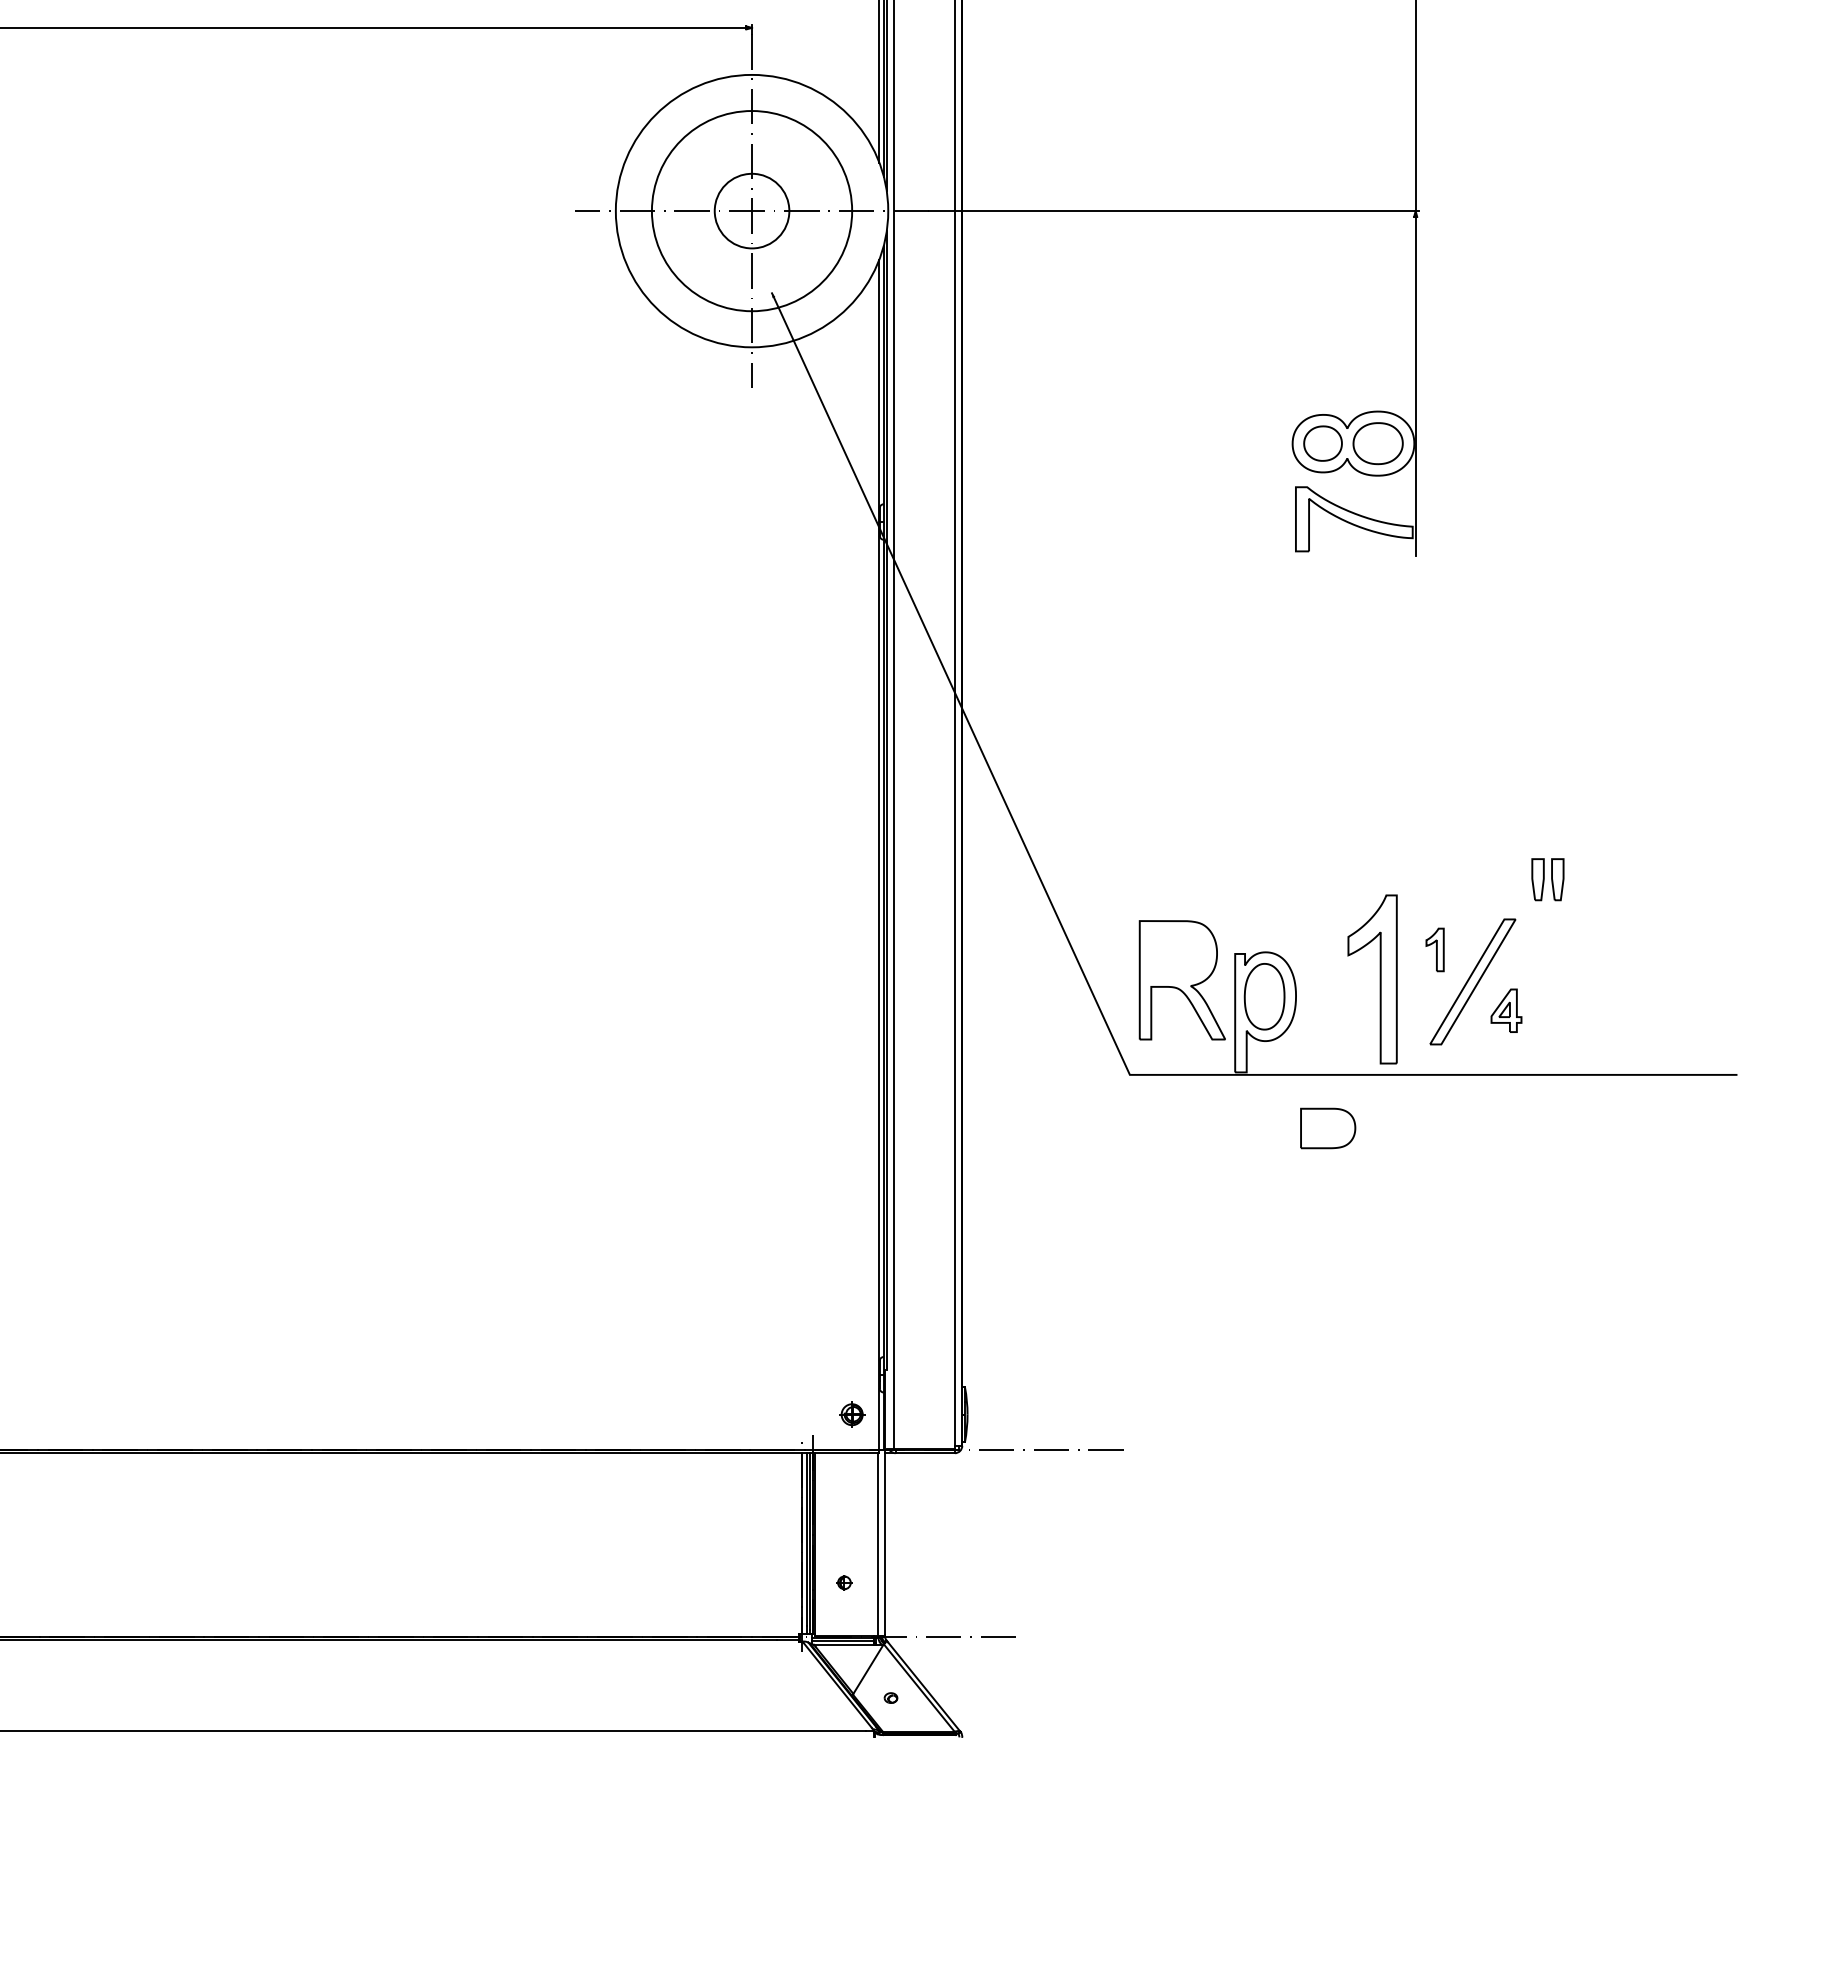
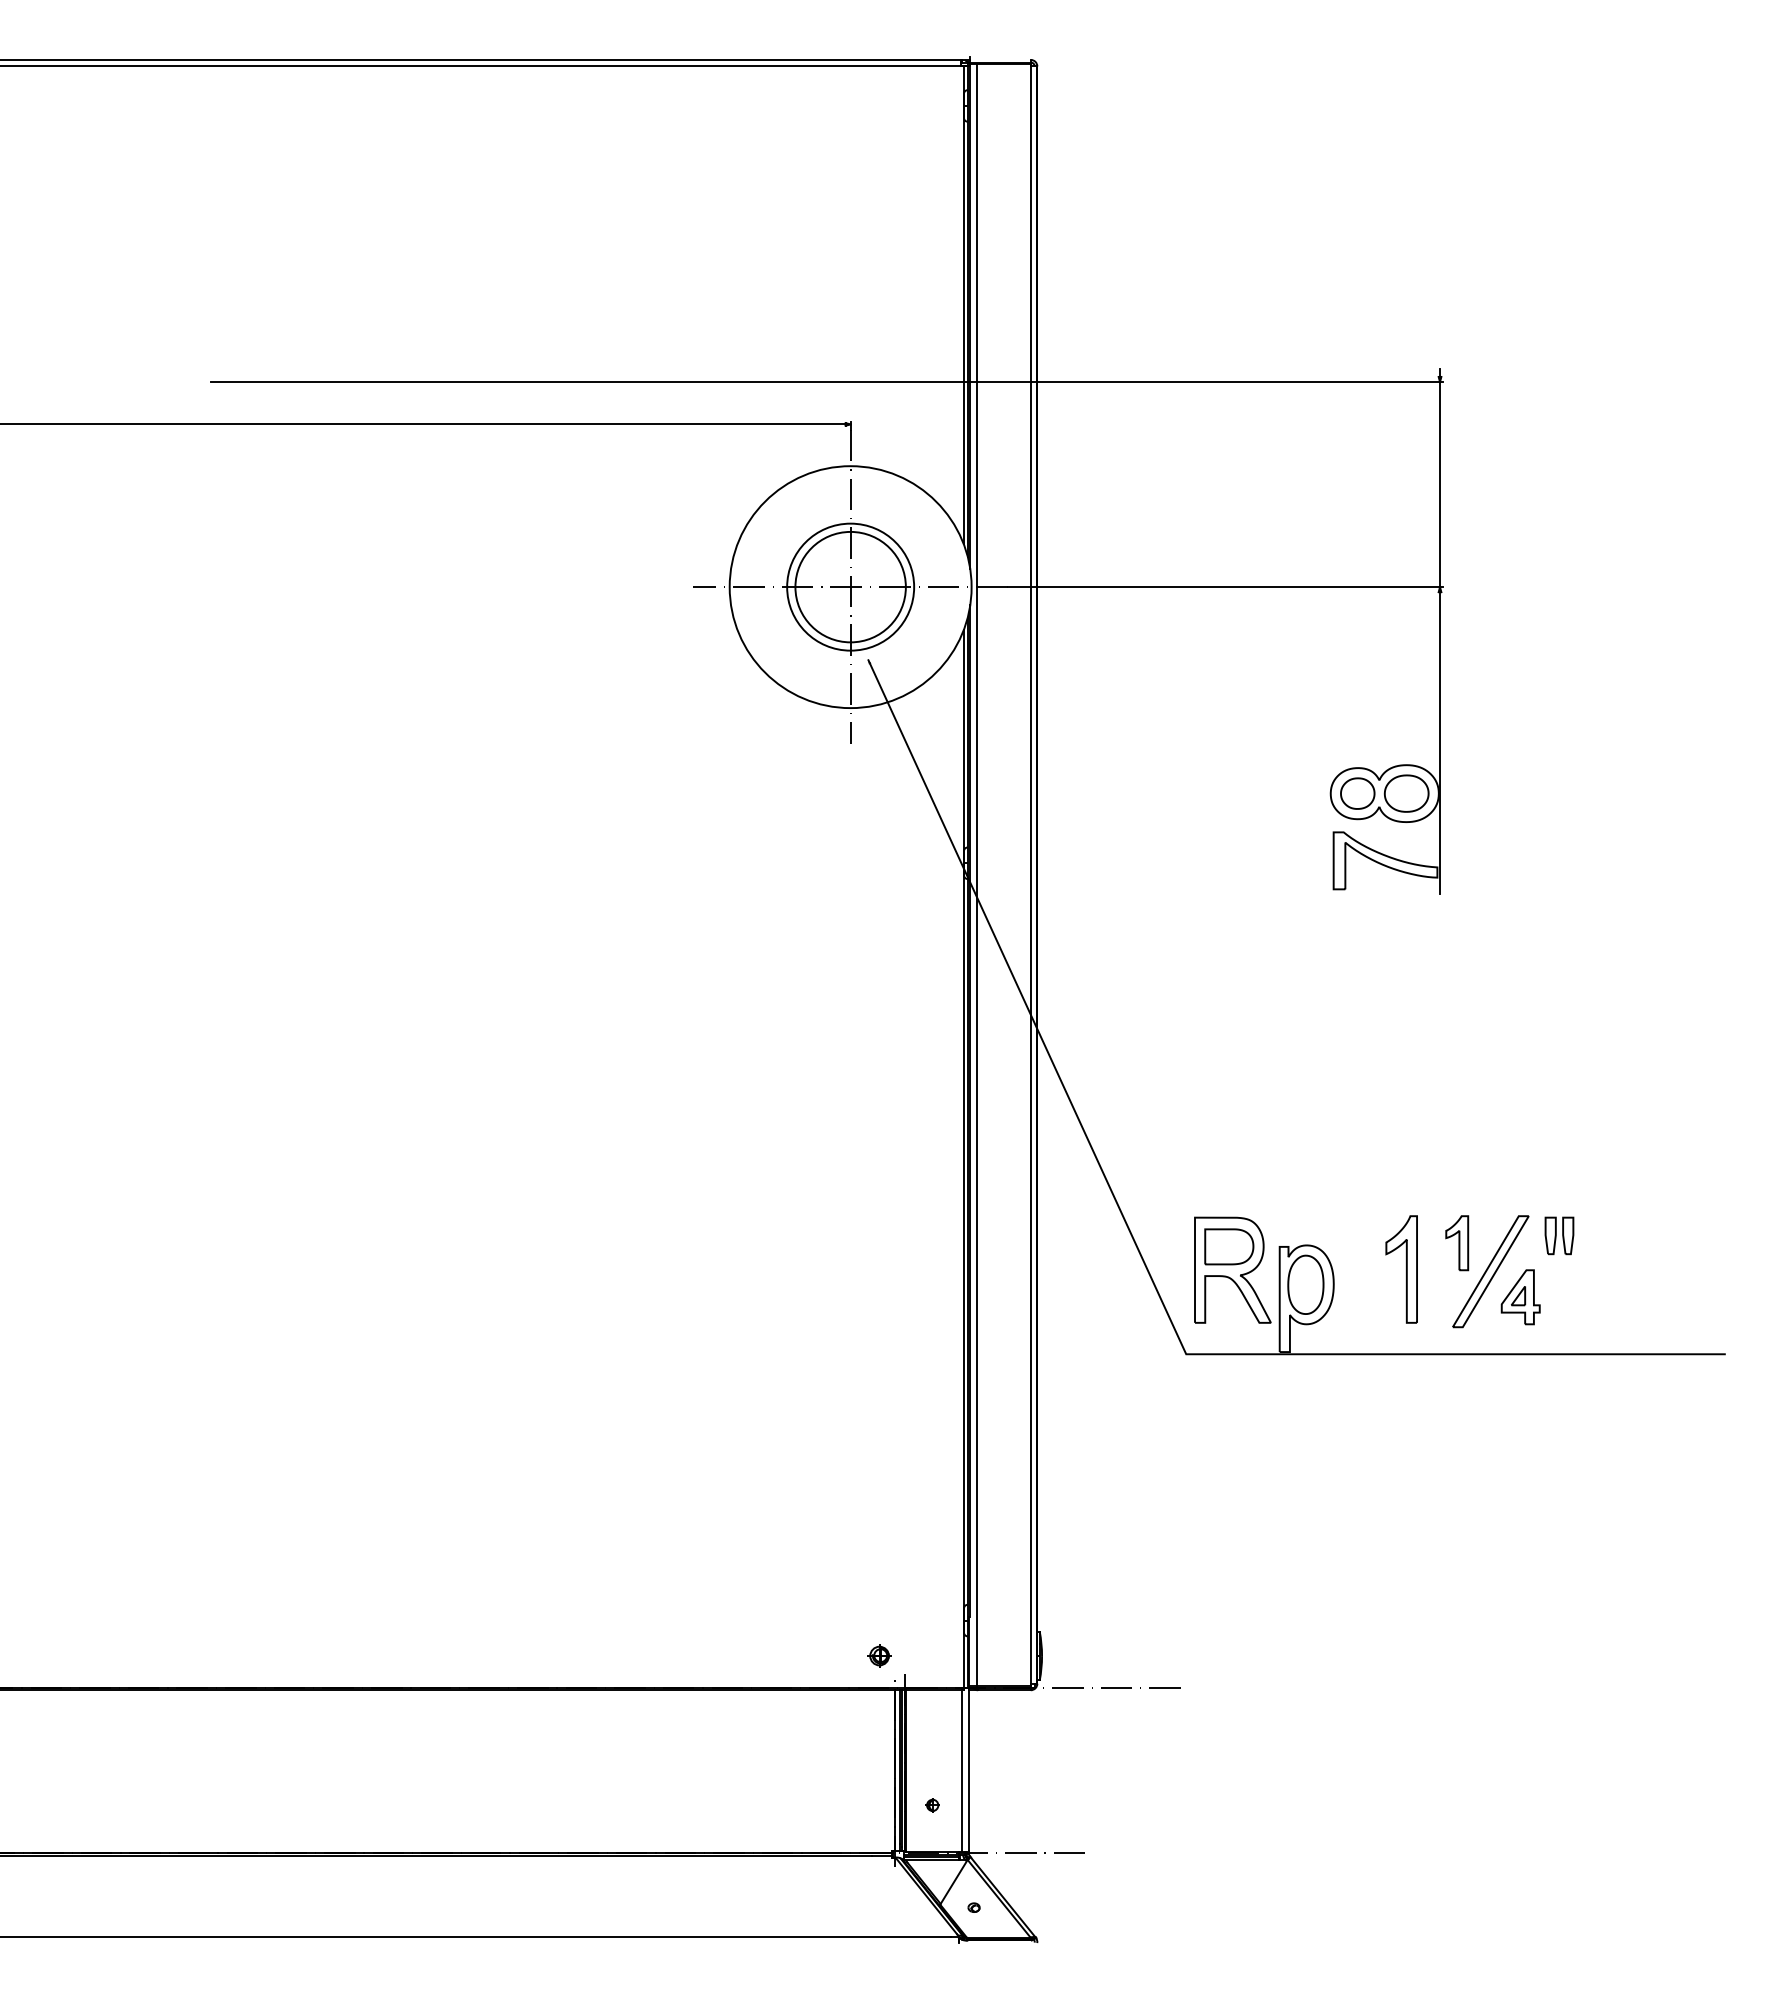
circle: (751, 210) -> (850, 586), size x0.71
circle: (751, 210) -> (850, 586), size x1.67
part: (1547, 879) -> (1559, 1235), moved
part: (1435, 950) -> (1457, 1243), size x1.43
part: (1372, 979) -> (1401, 1269), size x0.71
part: (1506, 1010) -> (1520, 1297), size x1.43
part: (1328, 1128) -> (1229, 1246), moved
part: (852, 1414) -> (879, 1655), moved

